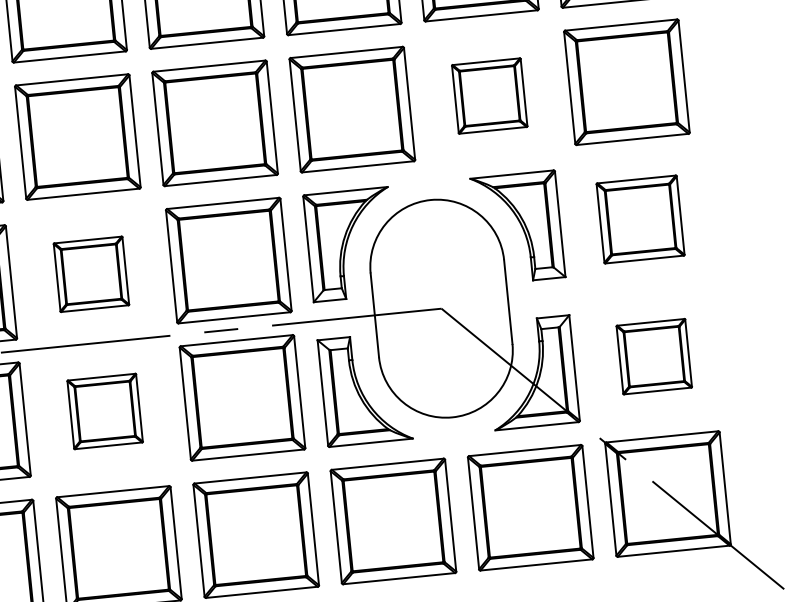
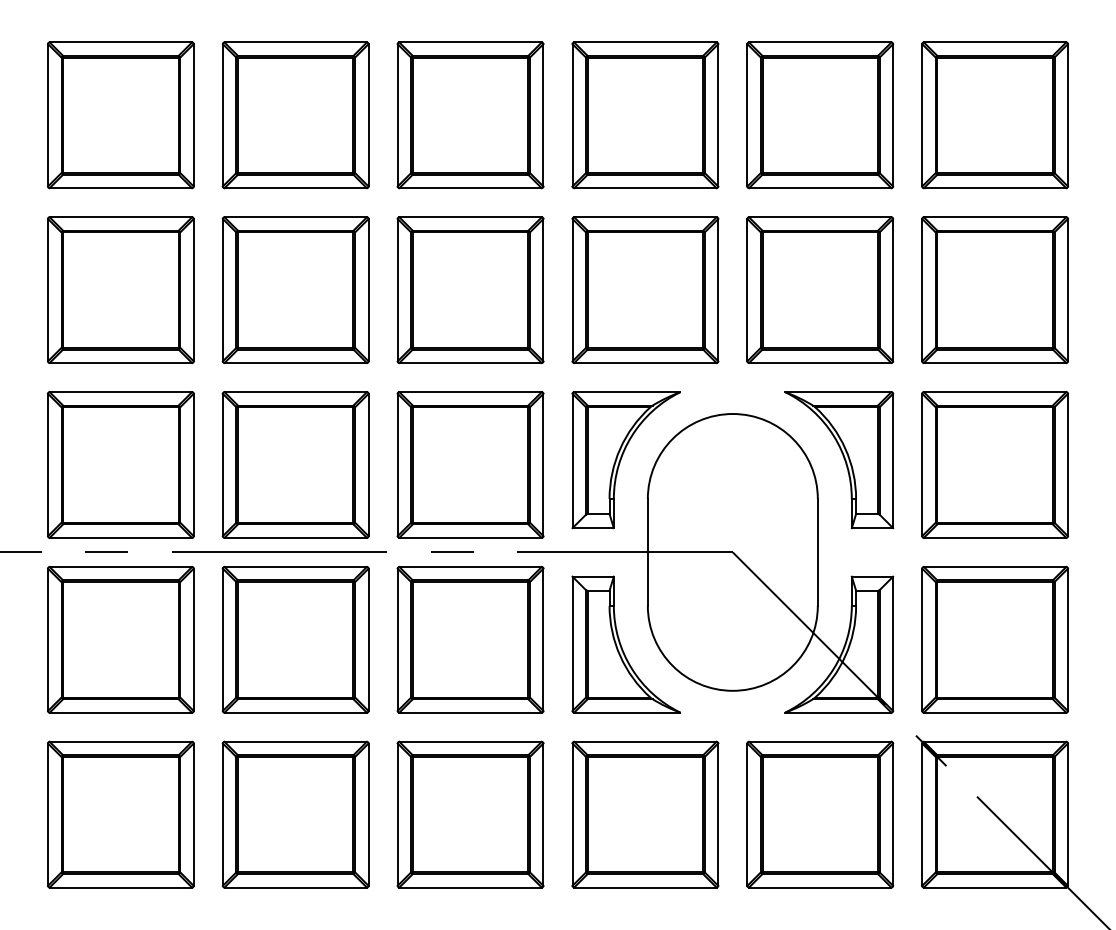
part: (489, 96) -> (820, 290), size x1.67
part: (640, 219) -> (994, 464), size x1.43
part: (91, 273) -> (295, 464), size x1.67
part: (653, 356) -> (994, 639), size x1.67
part: (105, 411) -> (295, 639), size x1.67

